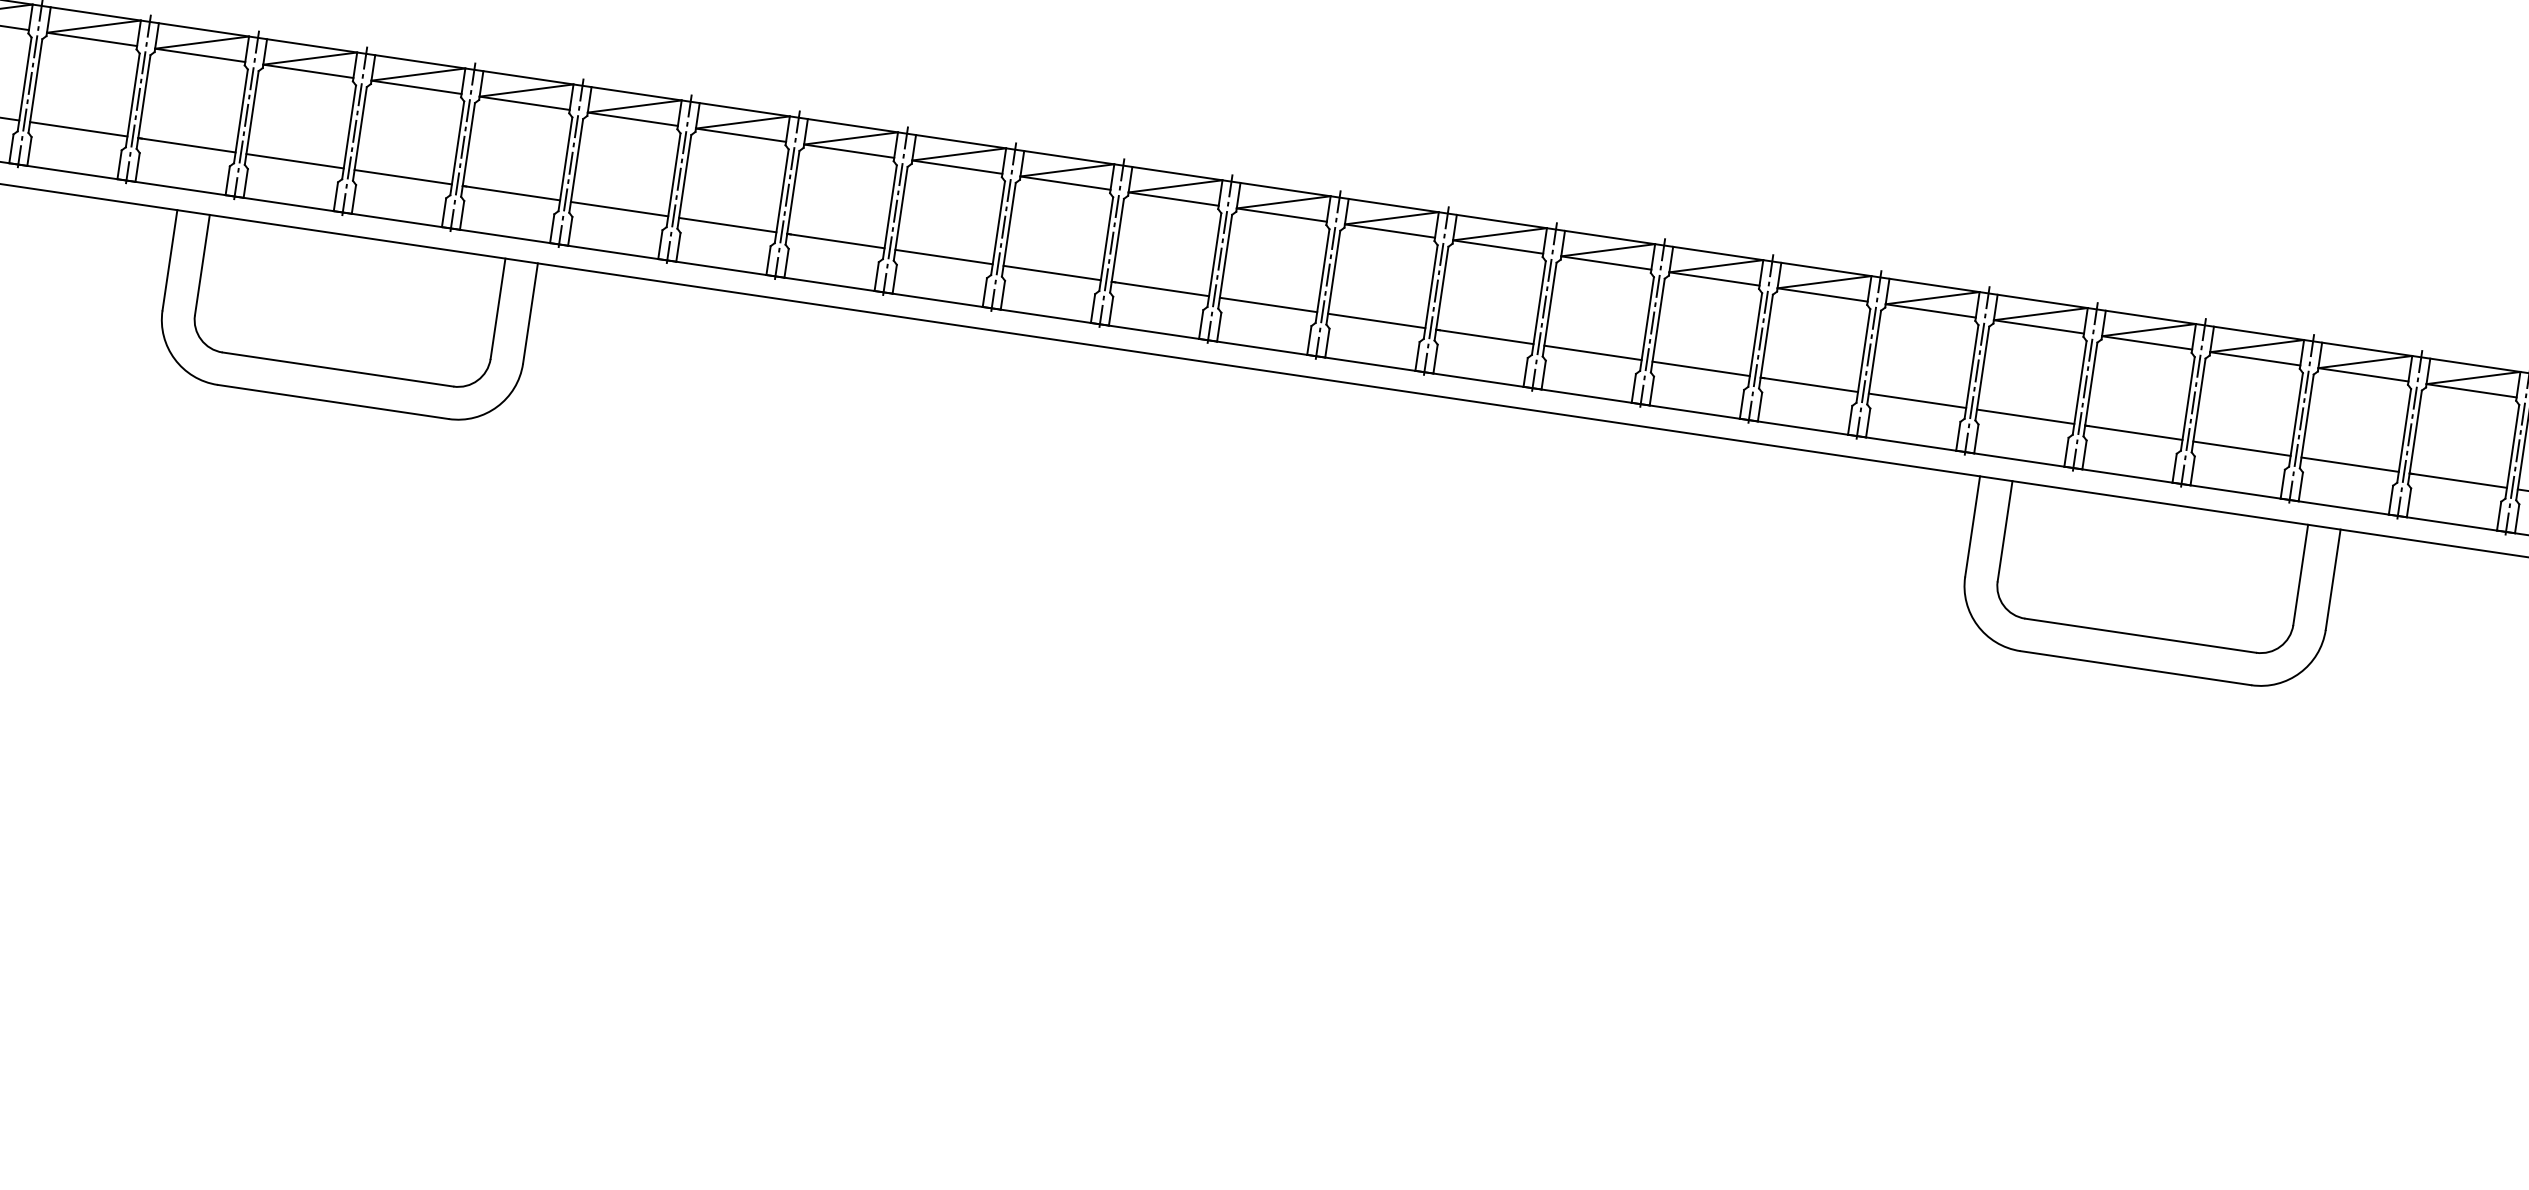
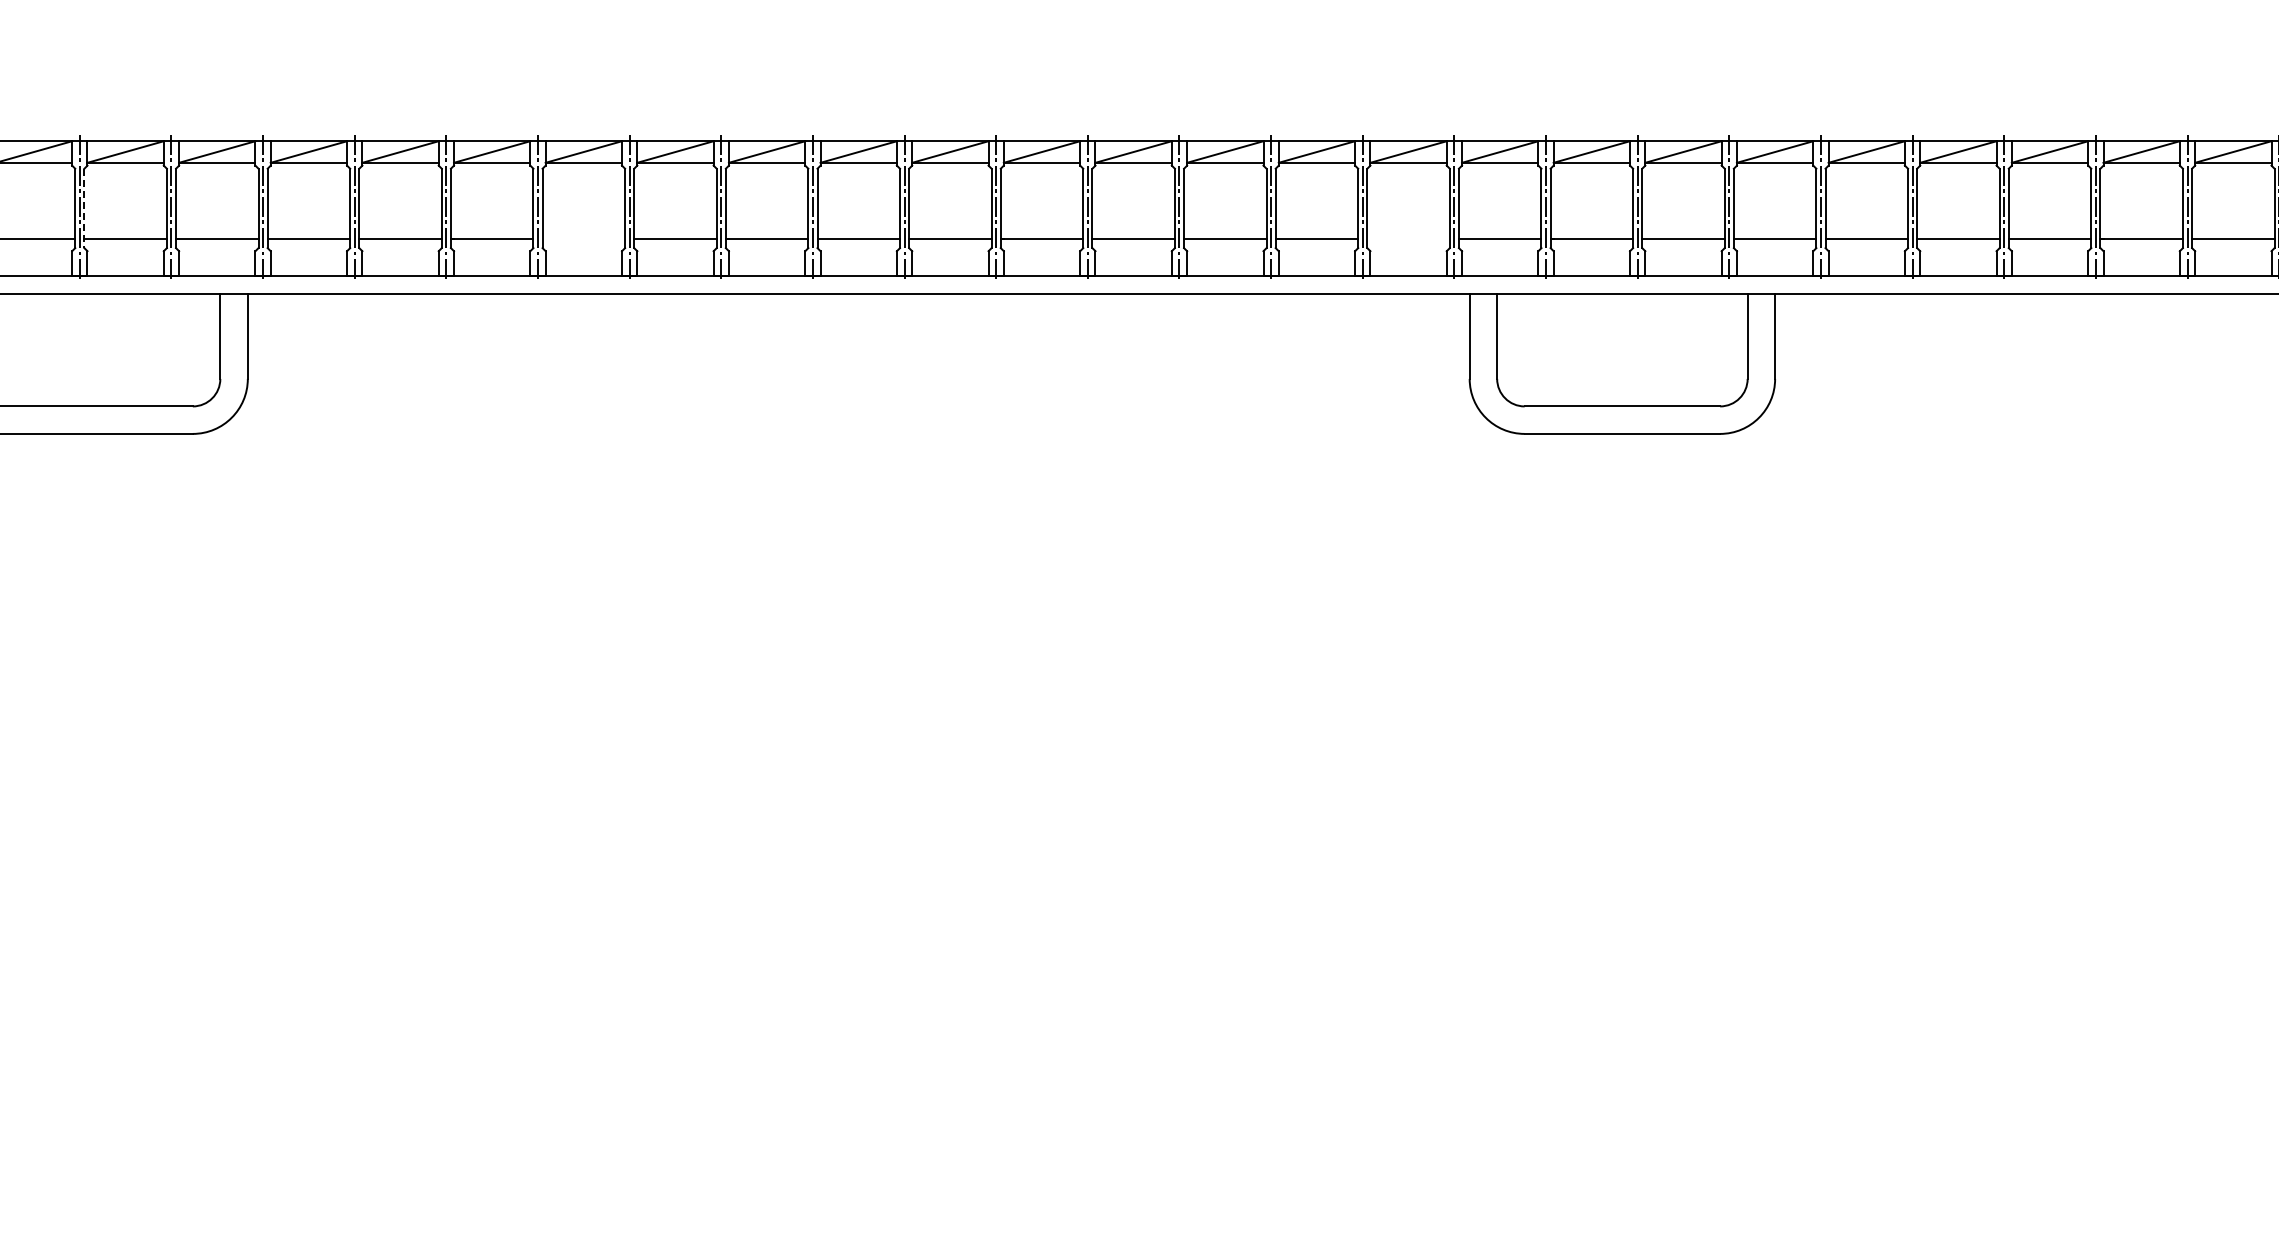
line: (360, 134) -> (84, 208), solid -> dashed
line: (943, 256) -> (583, 238), removed
line: (1917, 400) -> (1408, 238), removed

